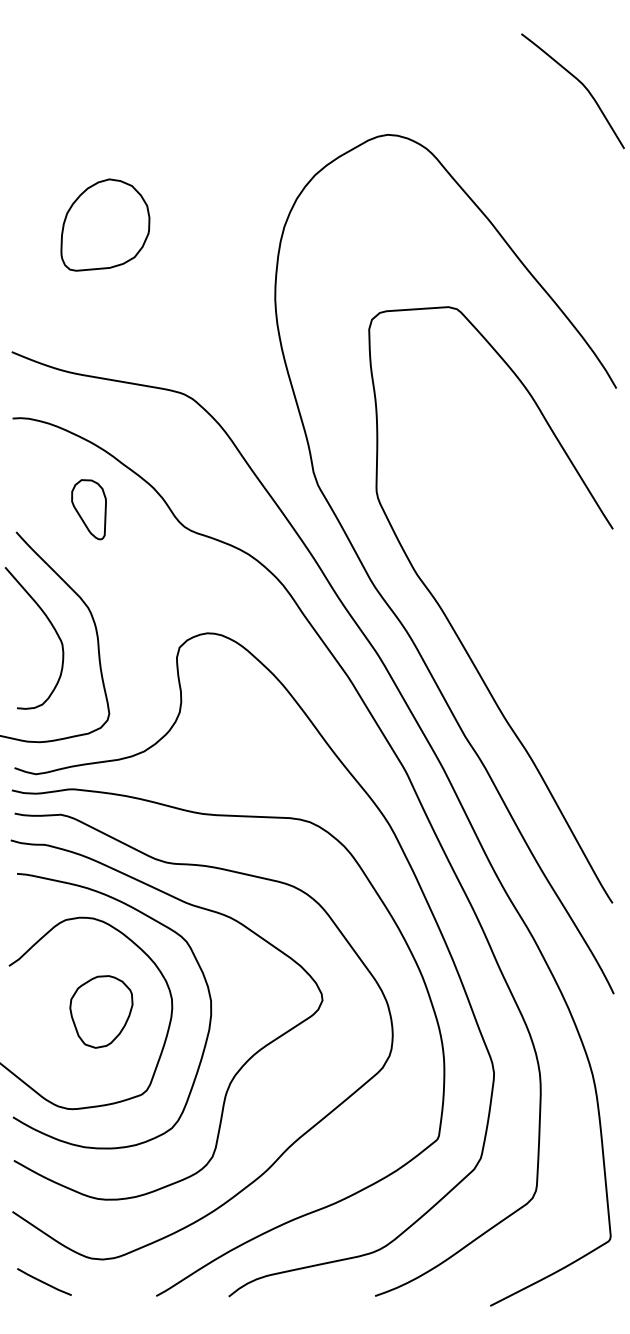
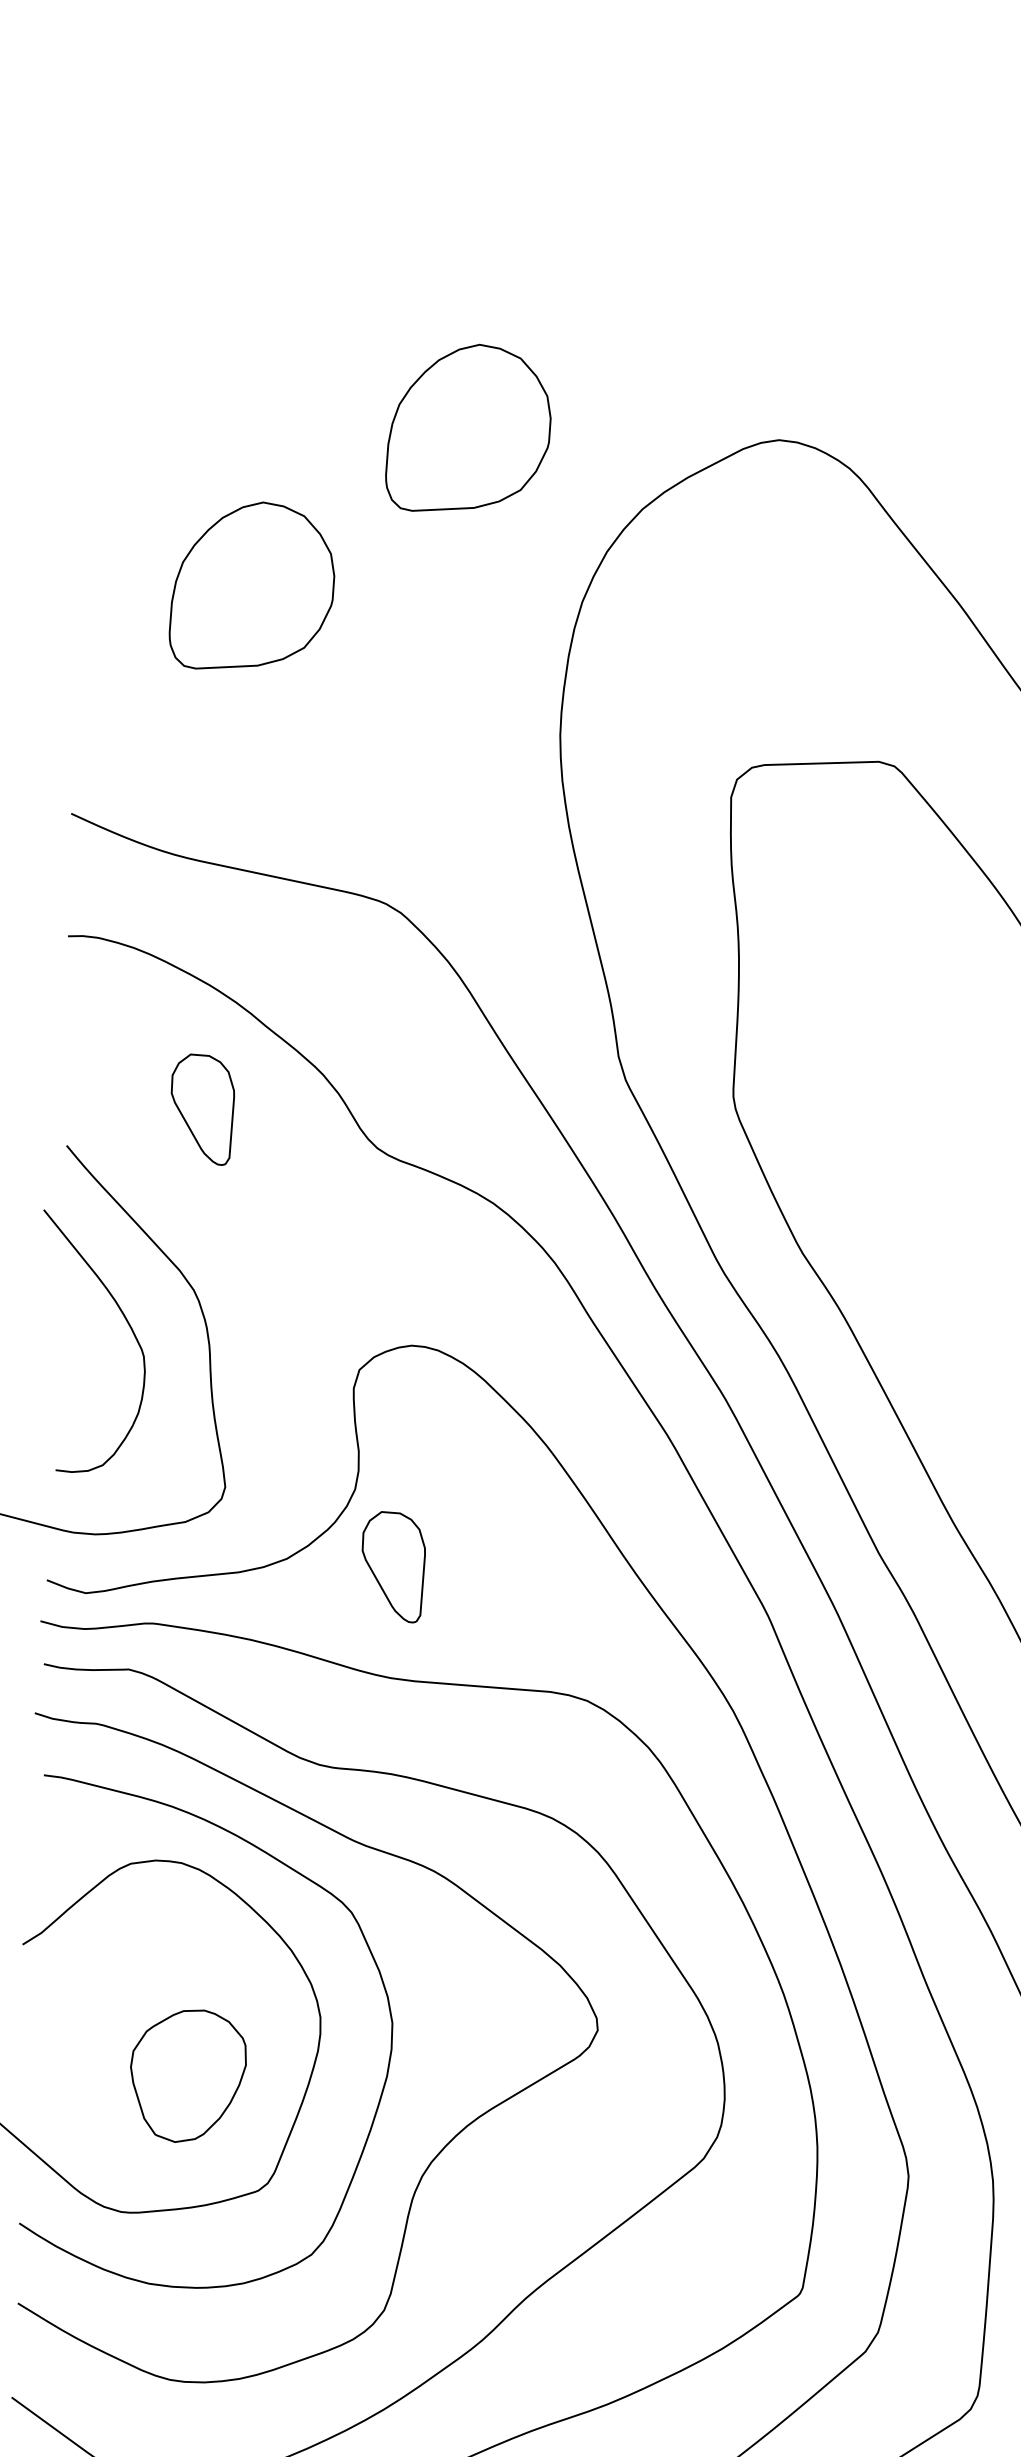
part: (219, 134) -> (469, 427), added
part: (201, 753) -> (392, 1566), added
part: (101, 1011) -> (188, 2075), moved

